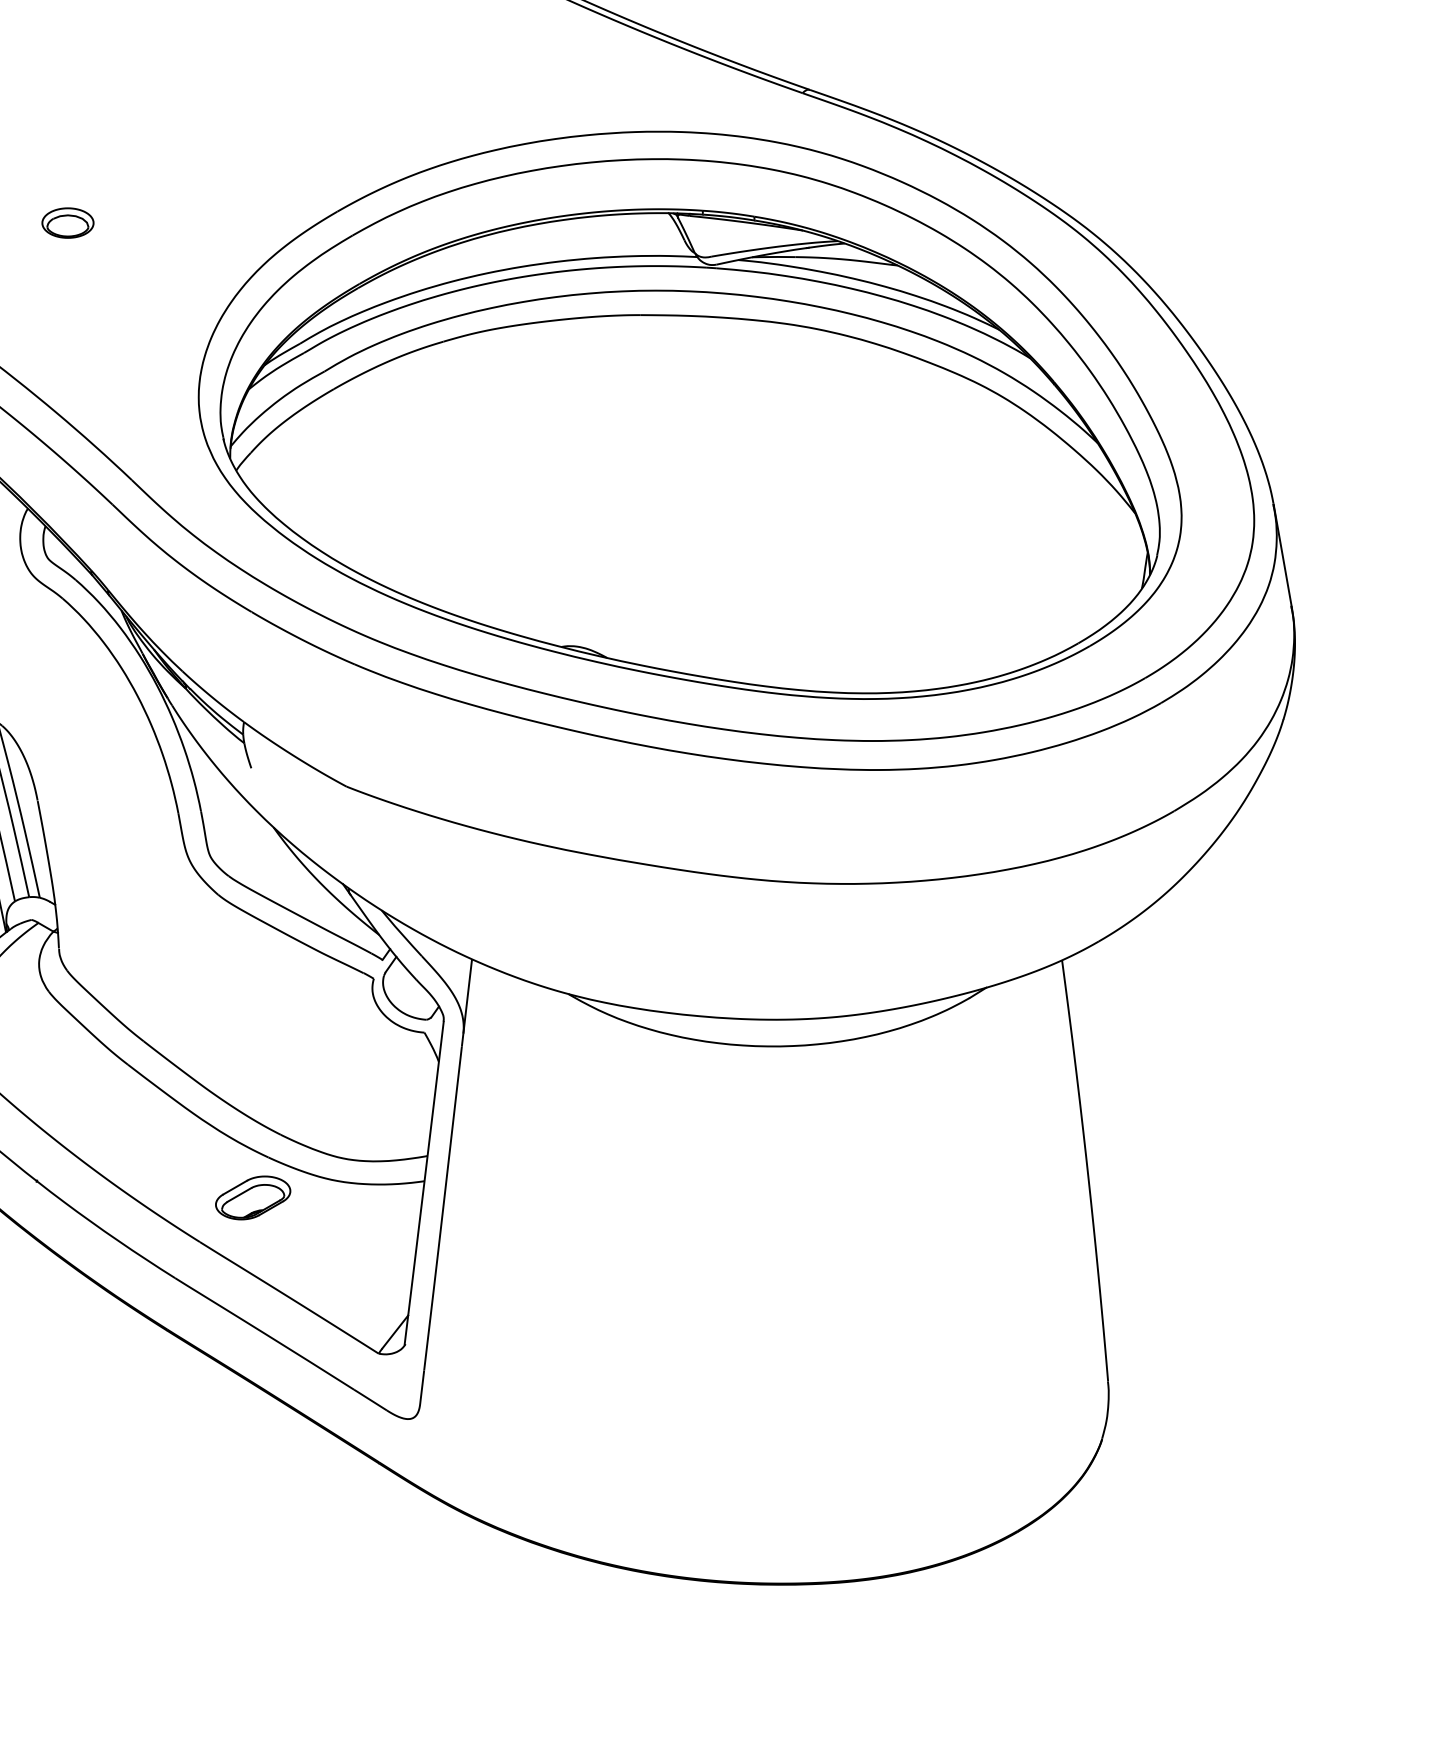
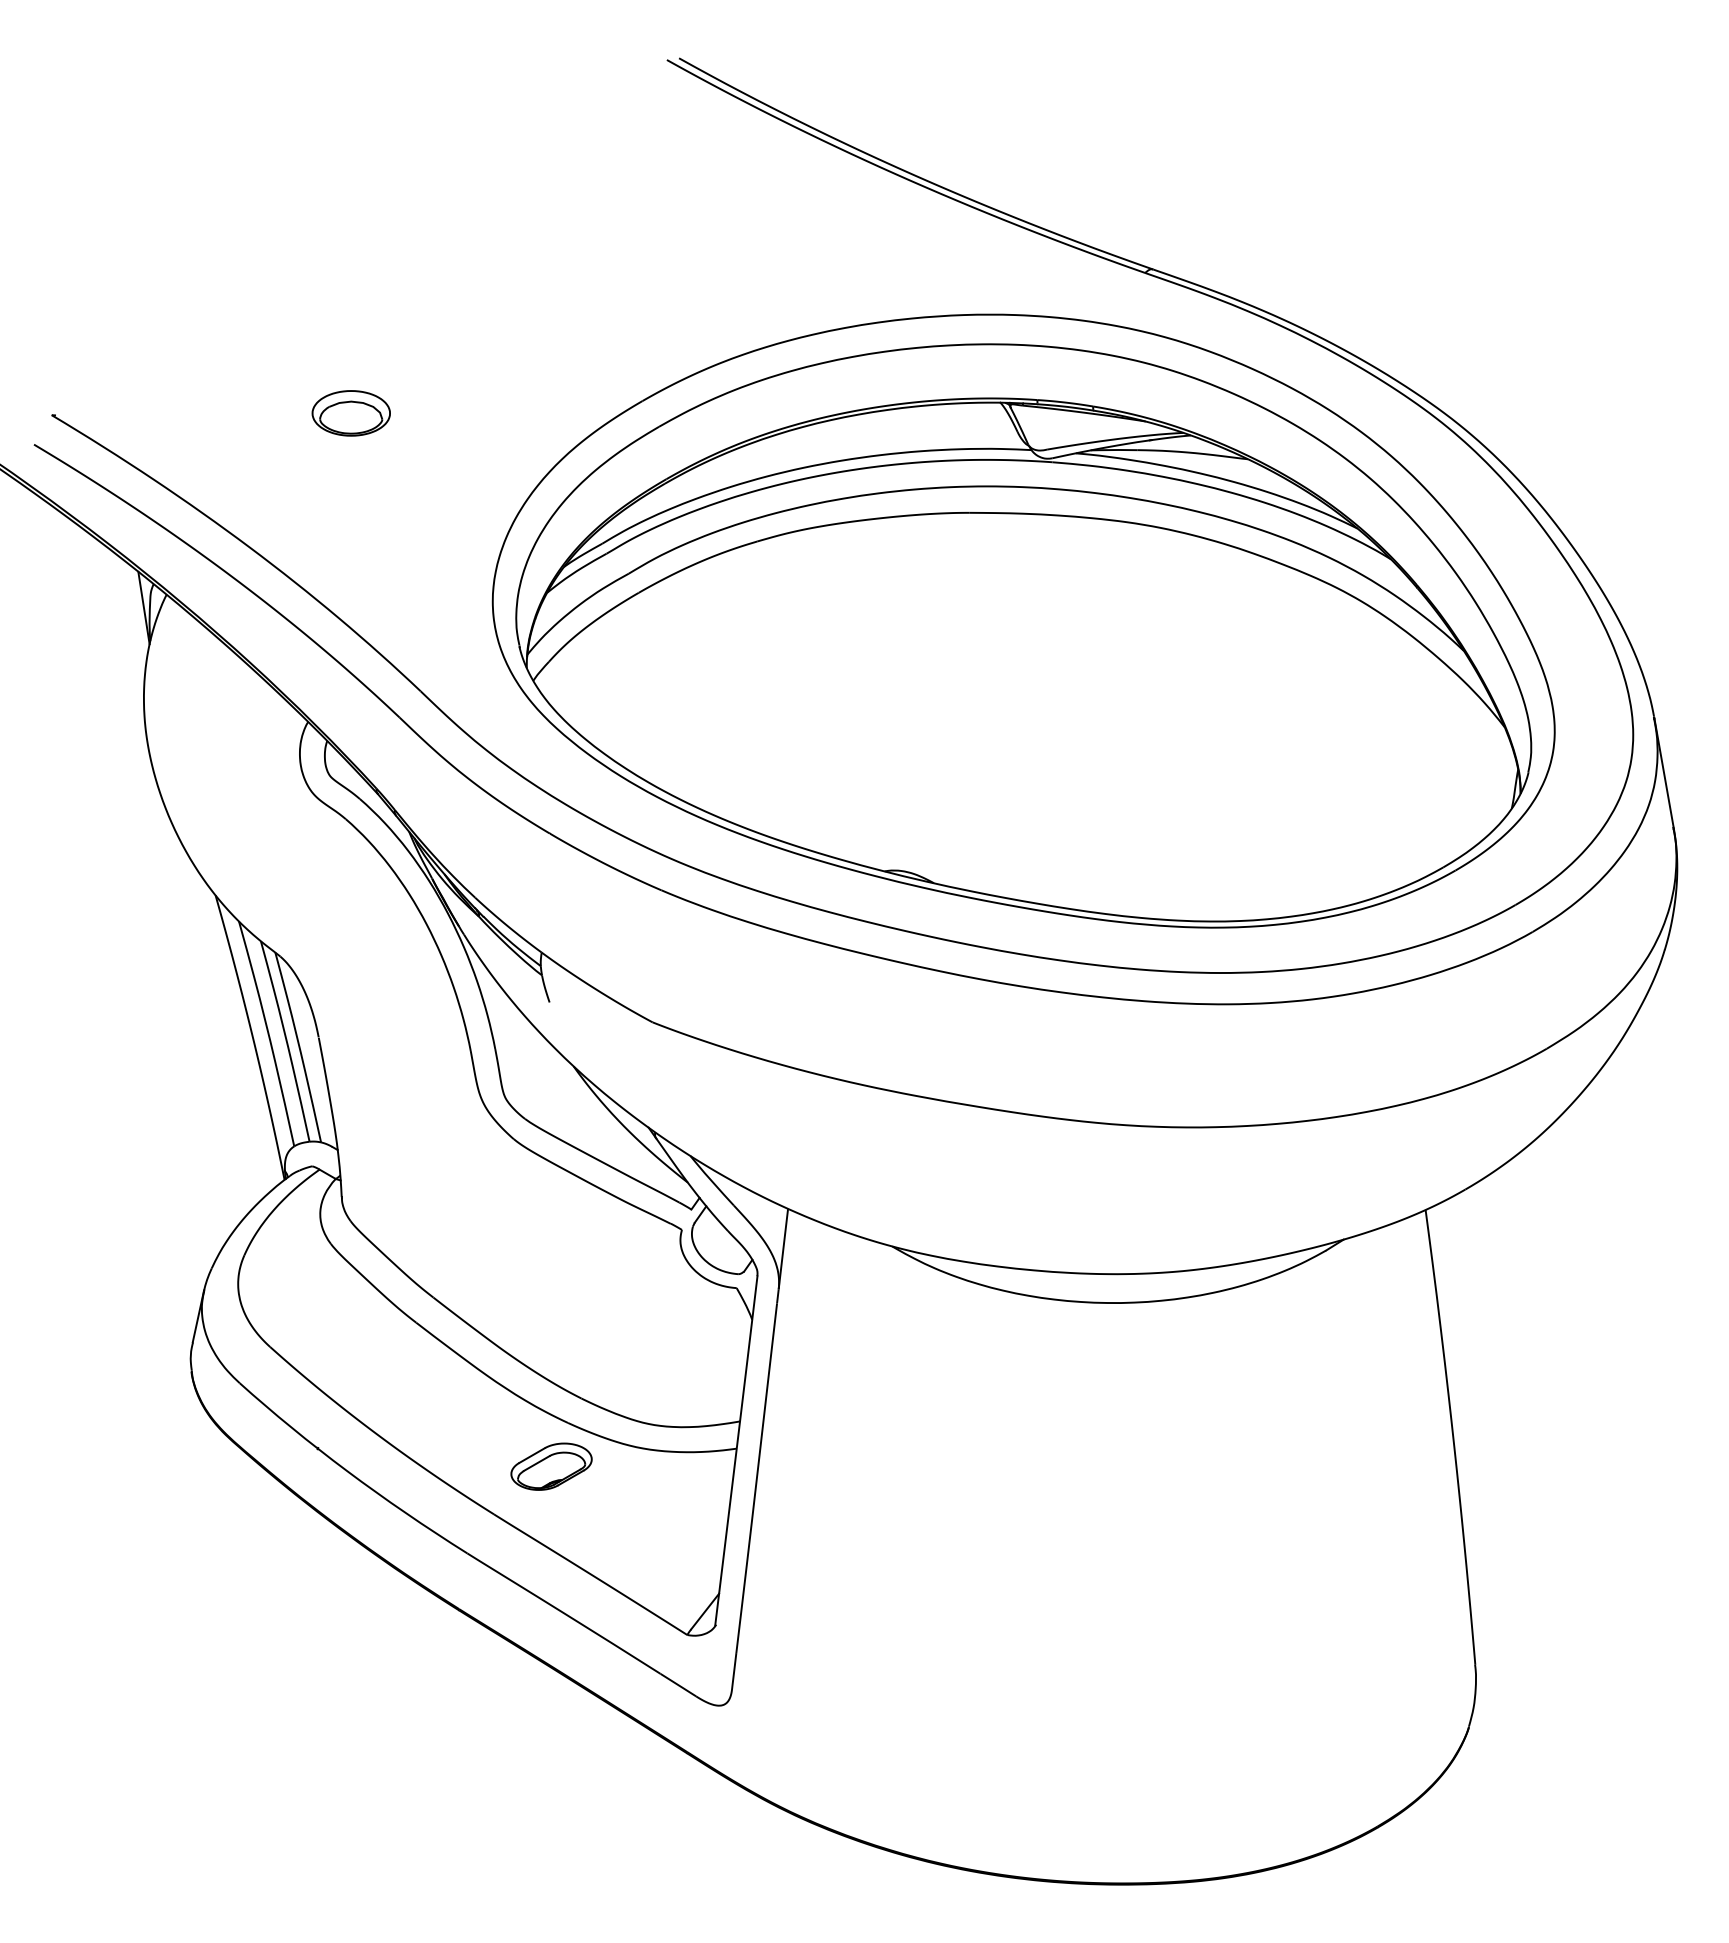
part: (67, 223) -> (351, 413), size x1.4

